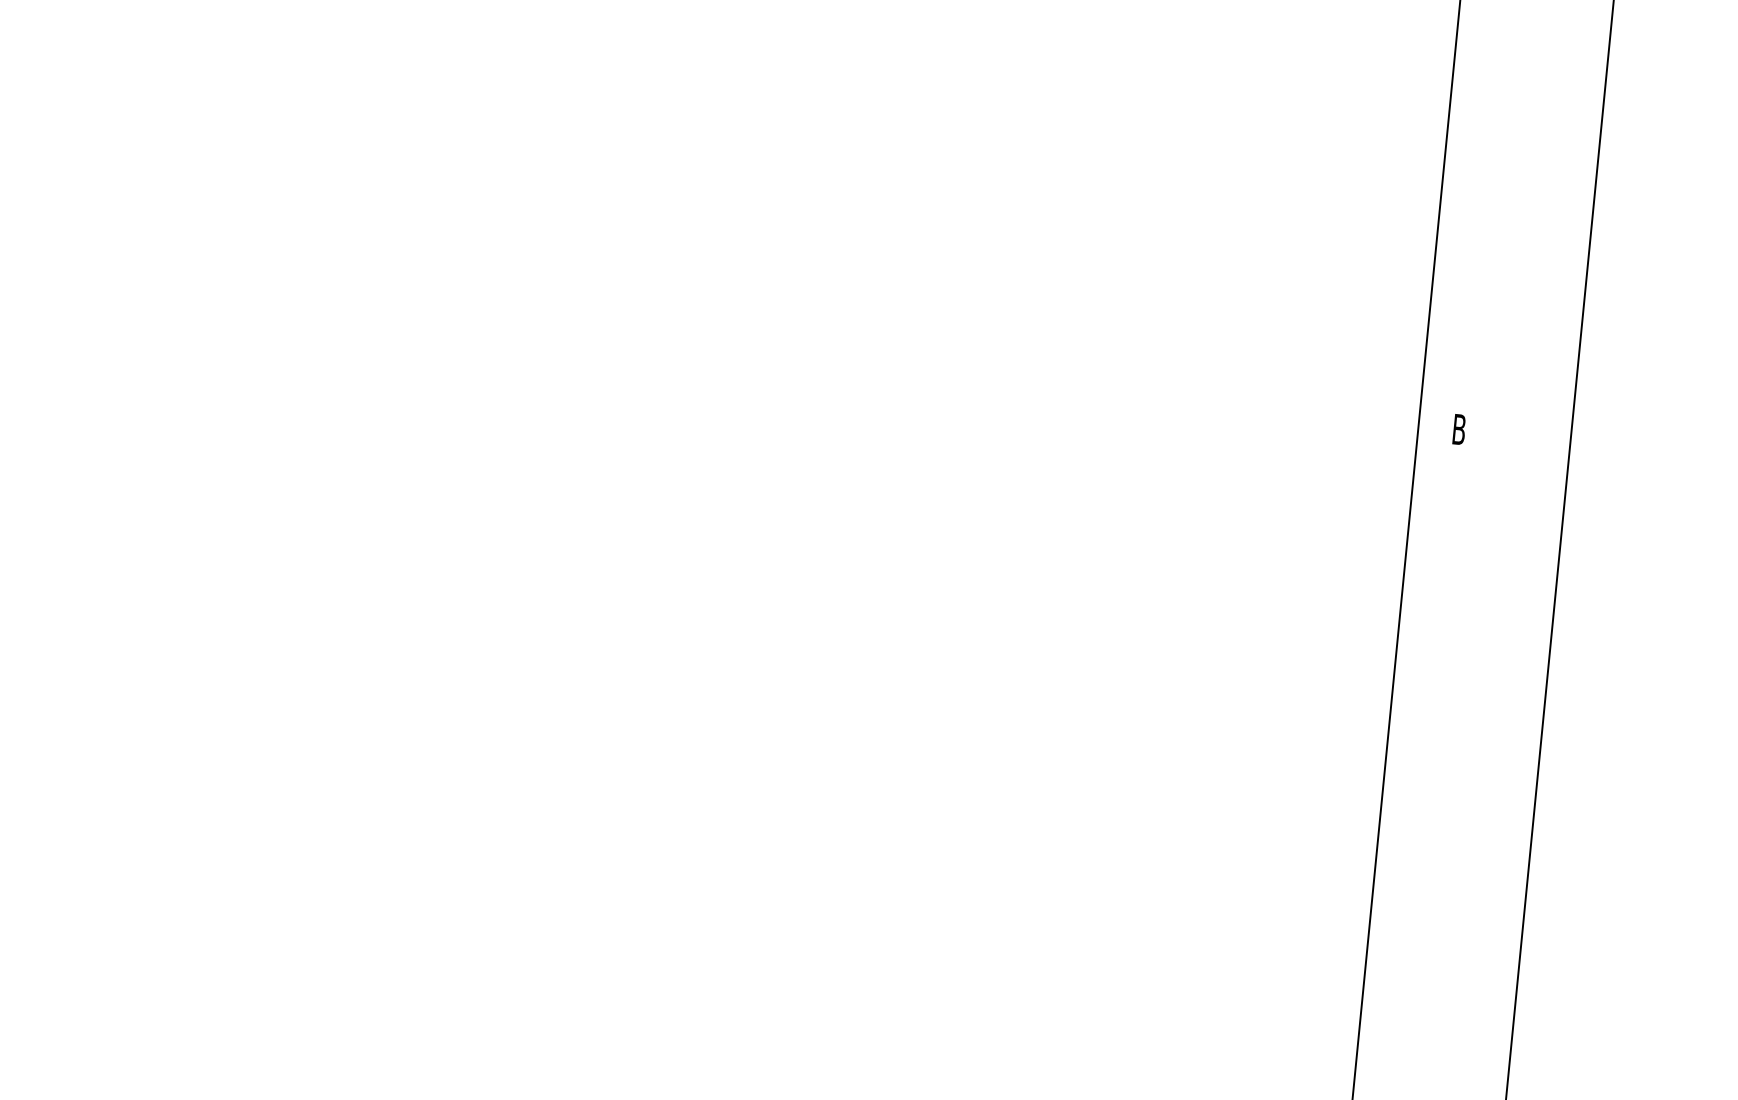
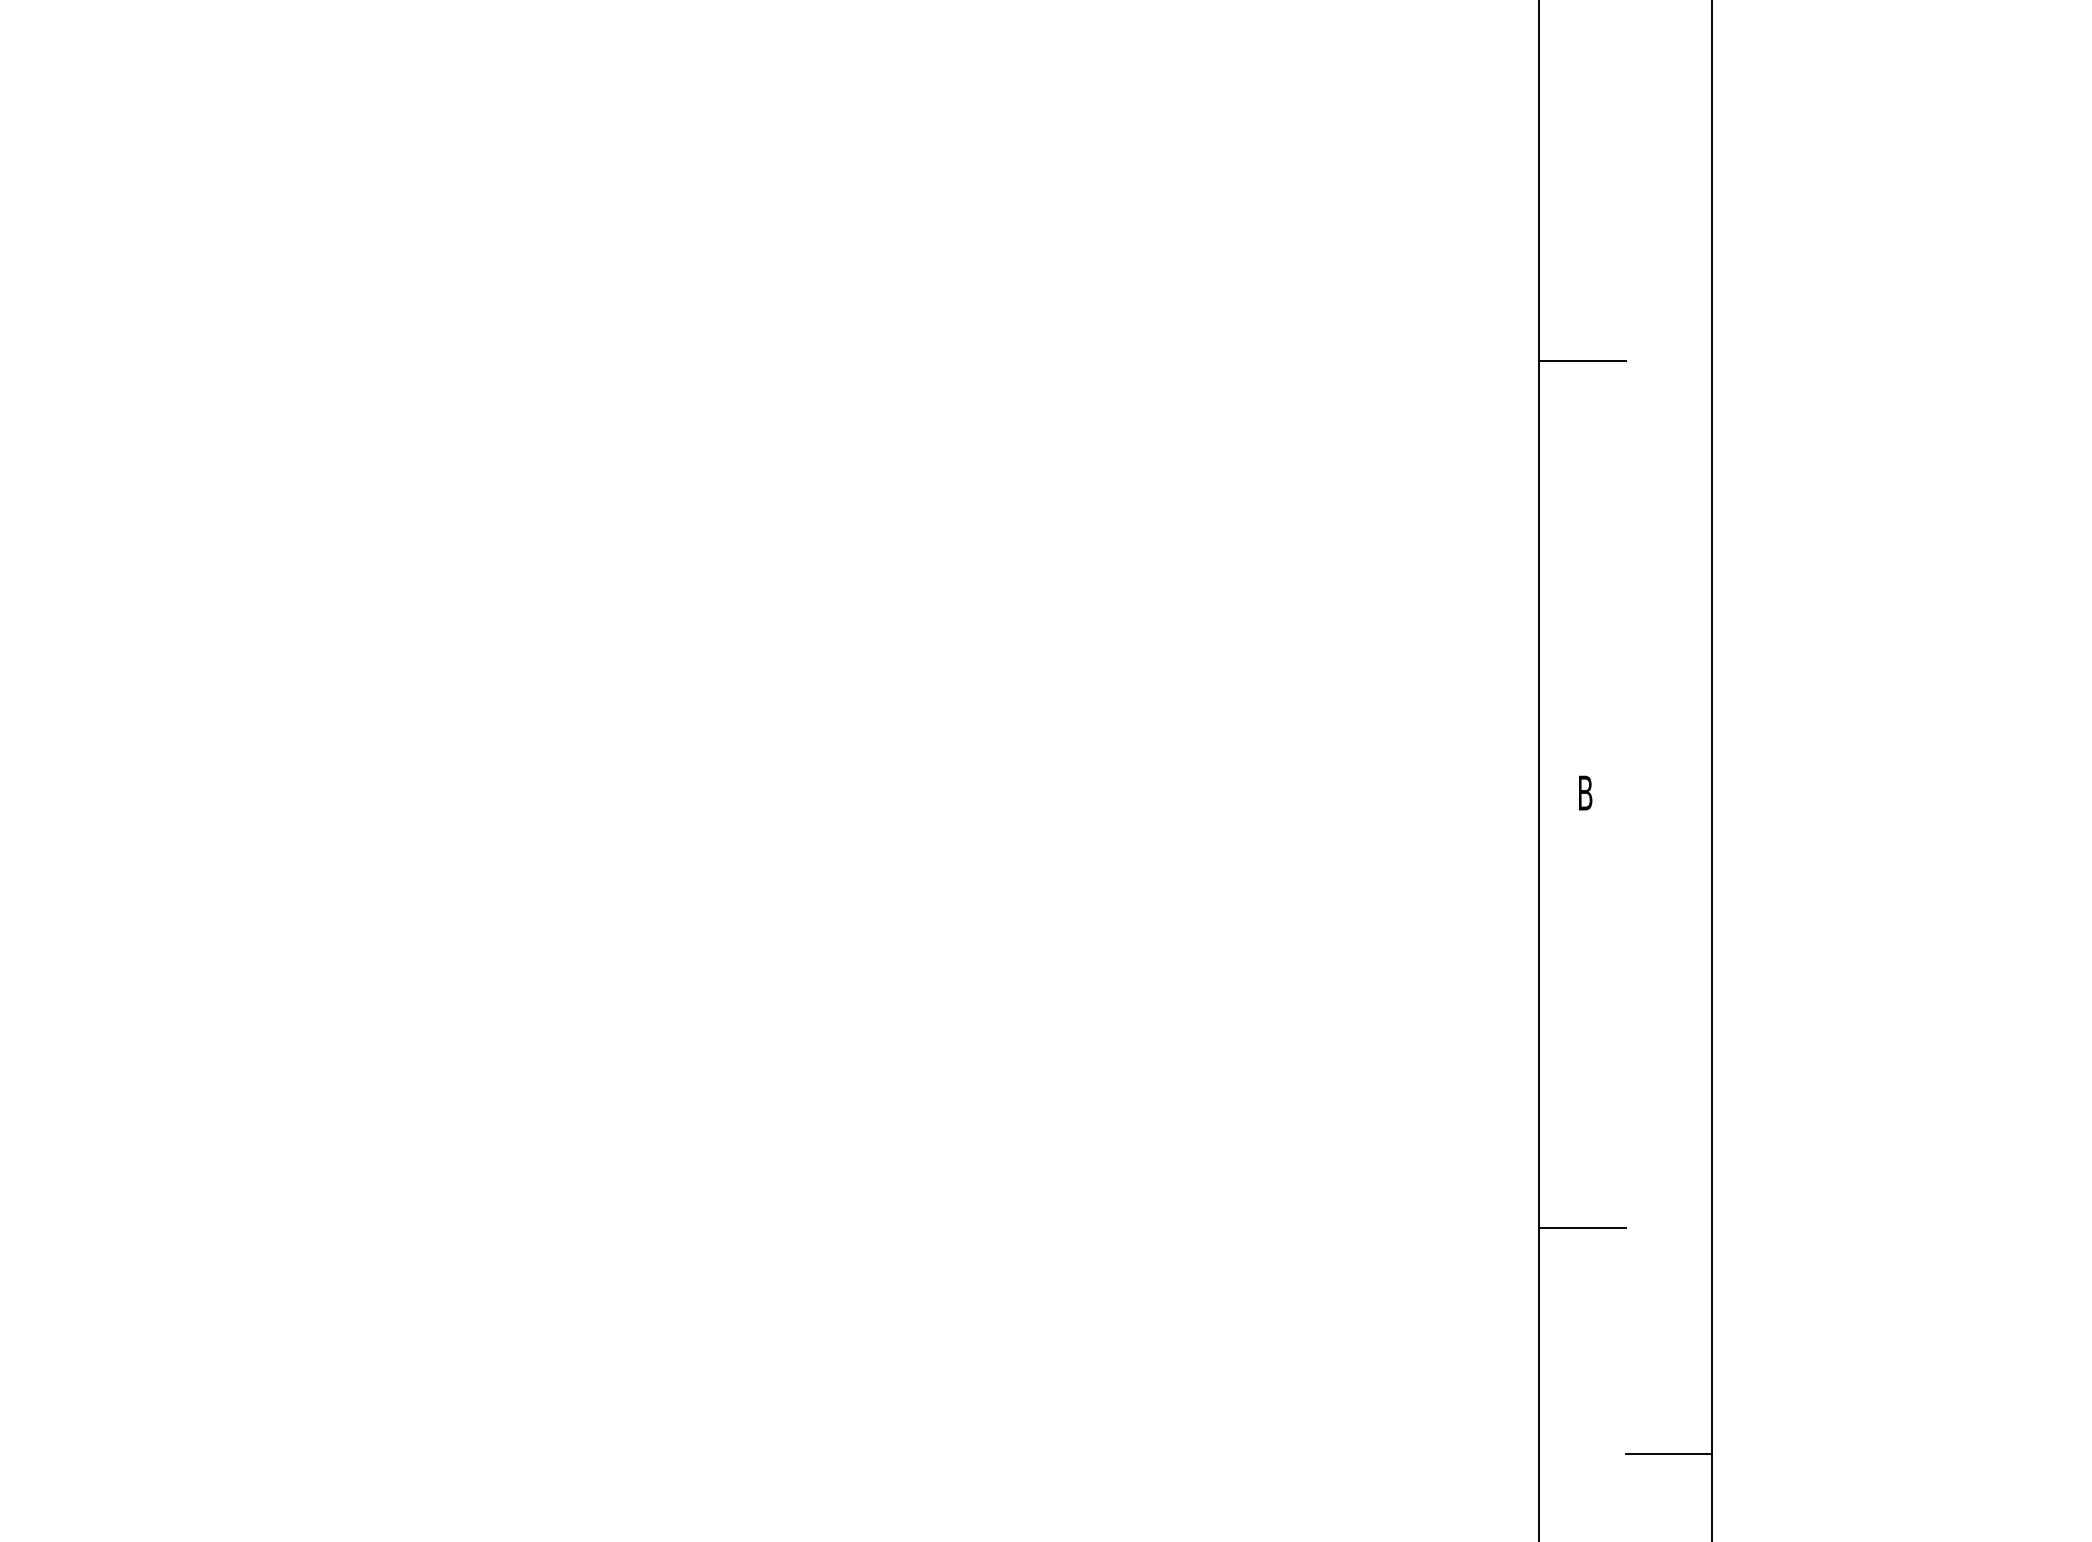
line: (1493, 50) -> (1582, 360), added
line: (1419, 810) -> (1582, 1228), added
line: (1475, 1015) -> (1668, 1453), added

